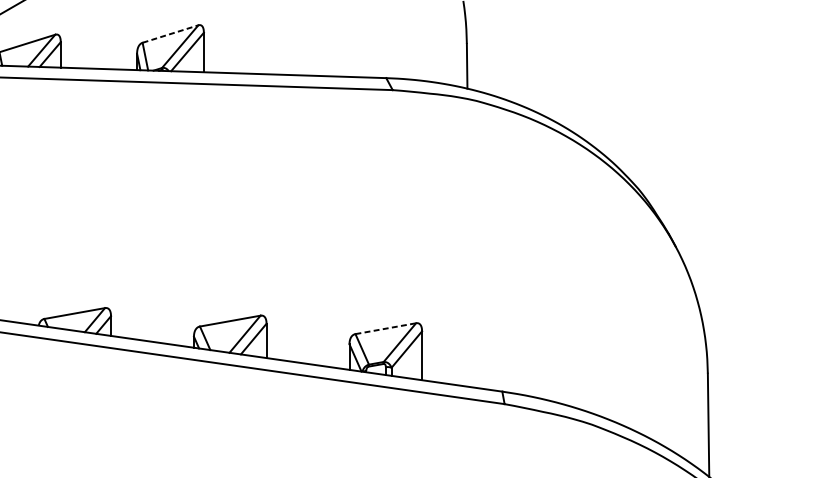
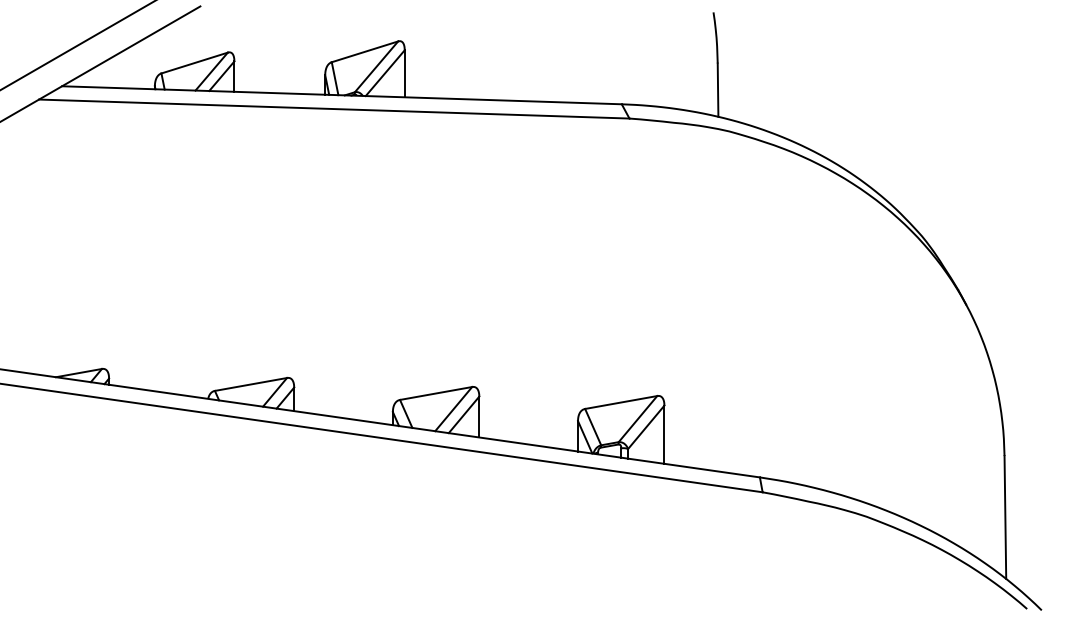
line: (170, 33) -> (364, 51), dashed -> solid
line: (386, 328) -> (621, 402), dashed -> solid

